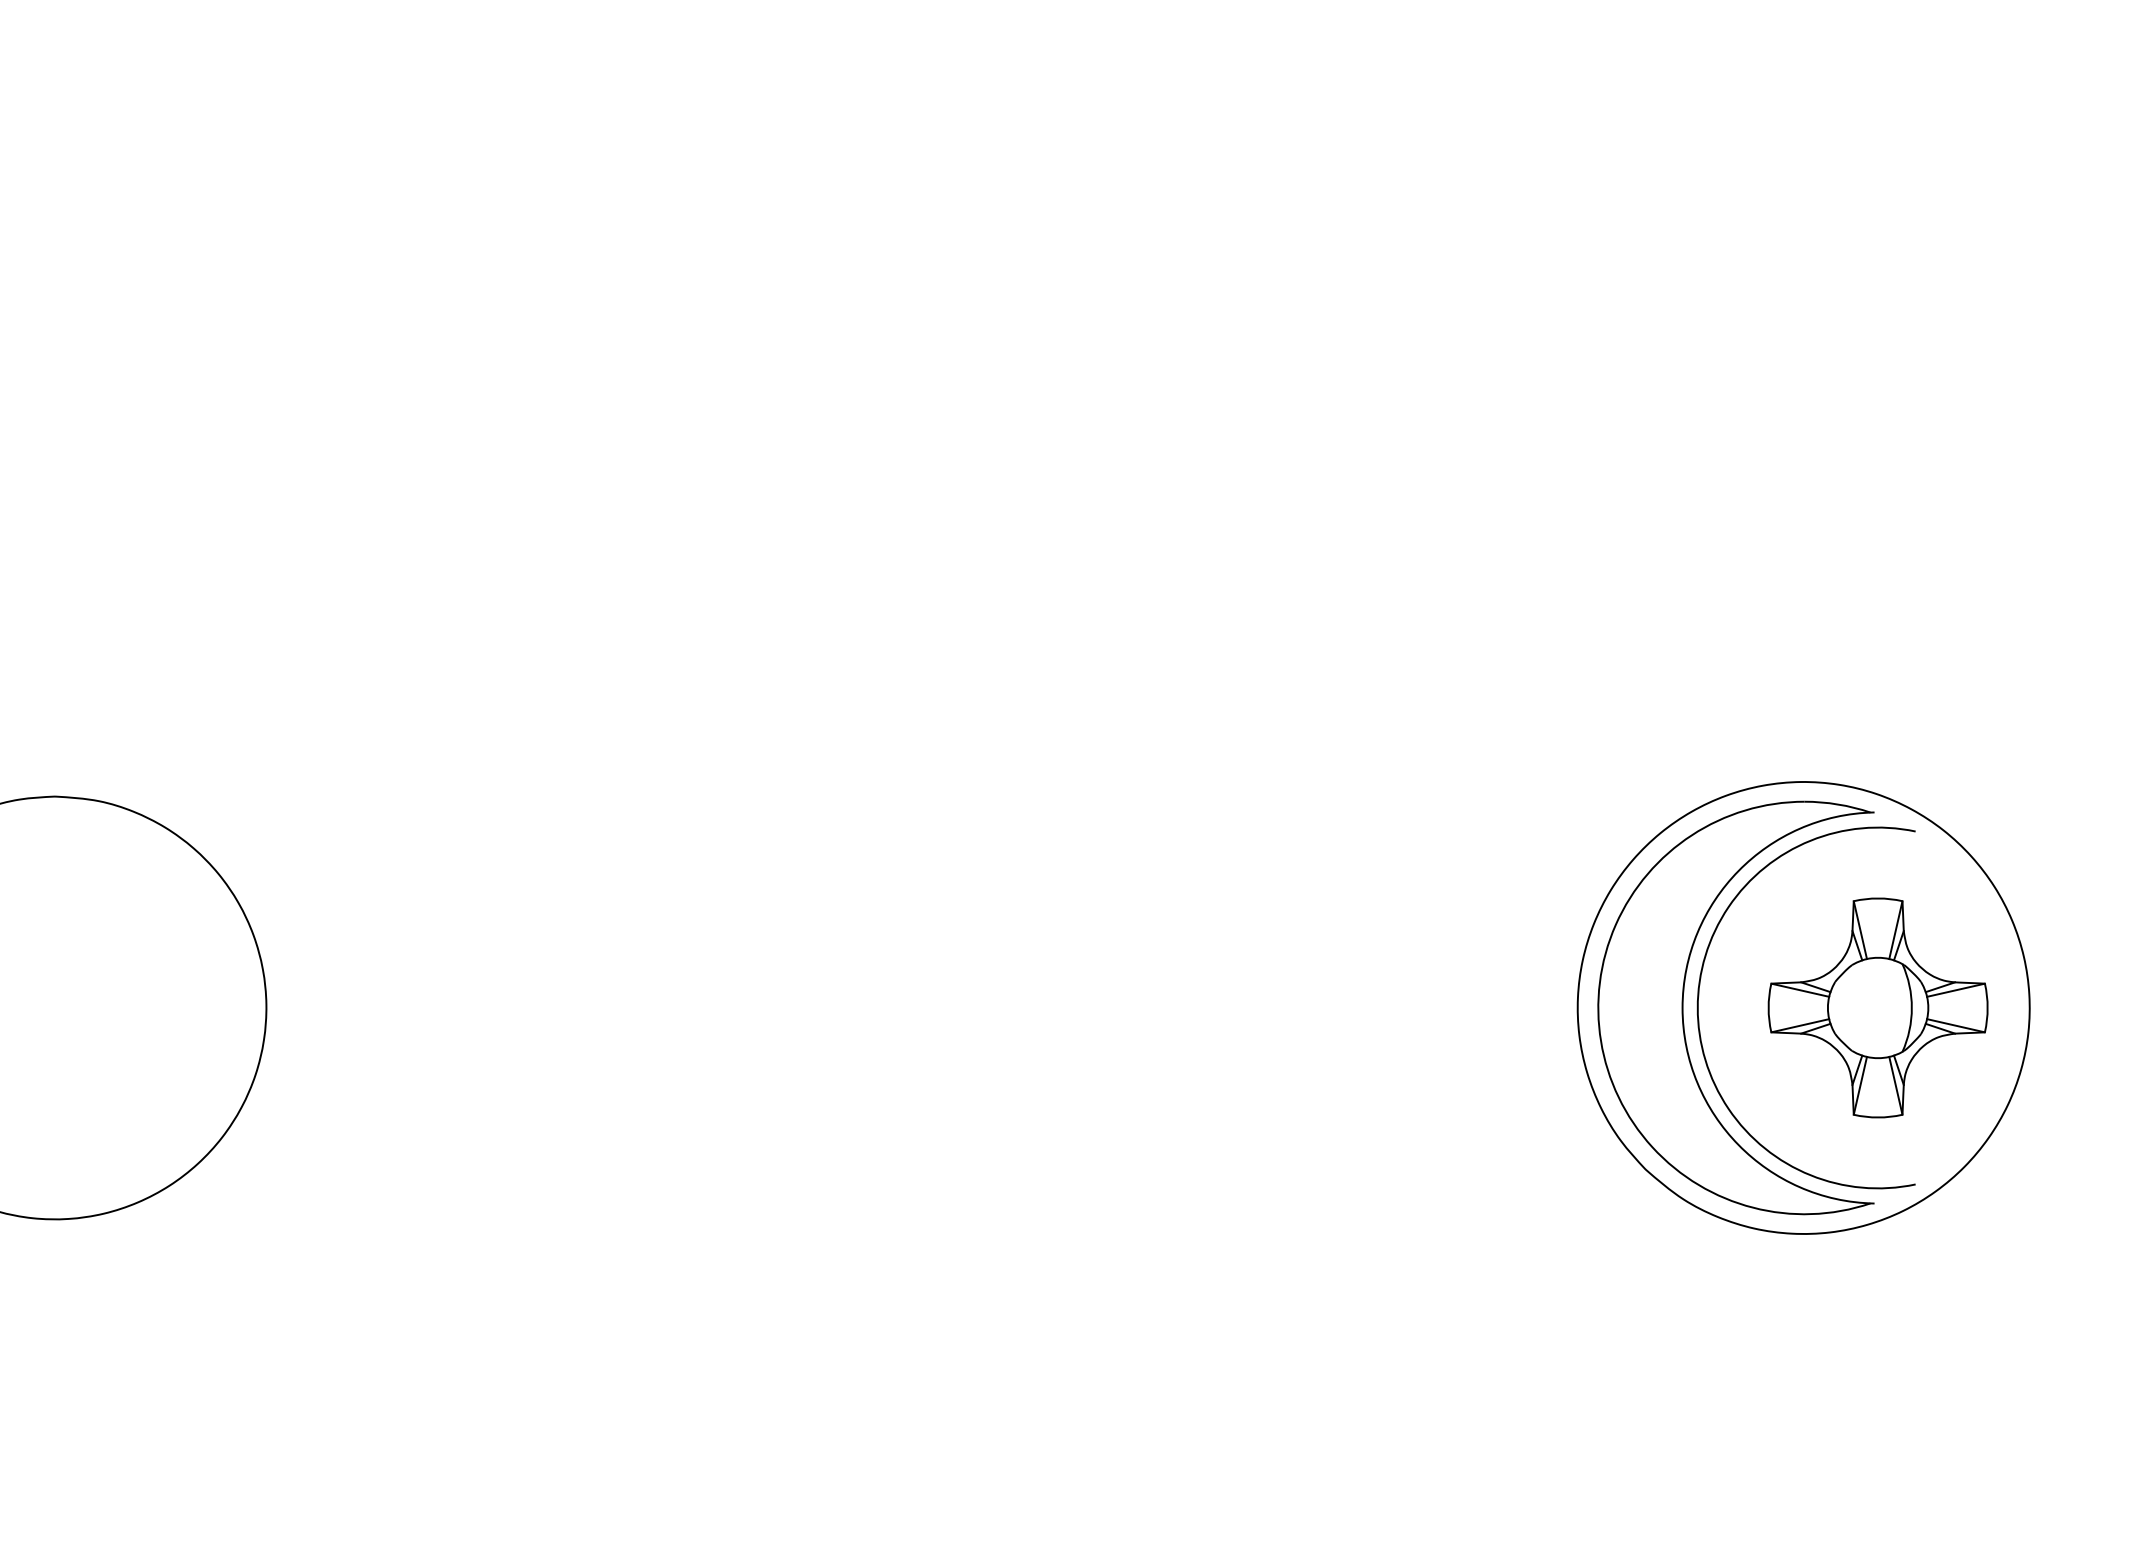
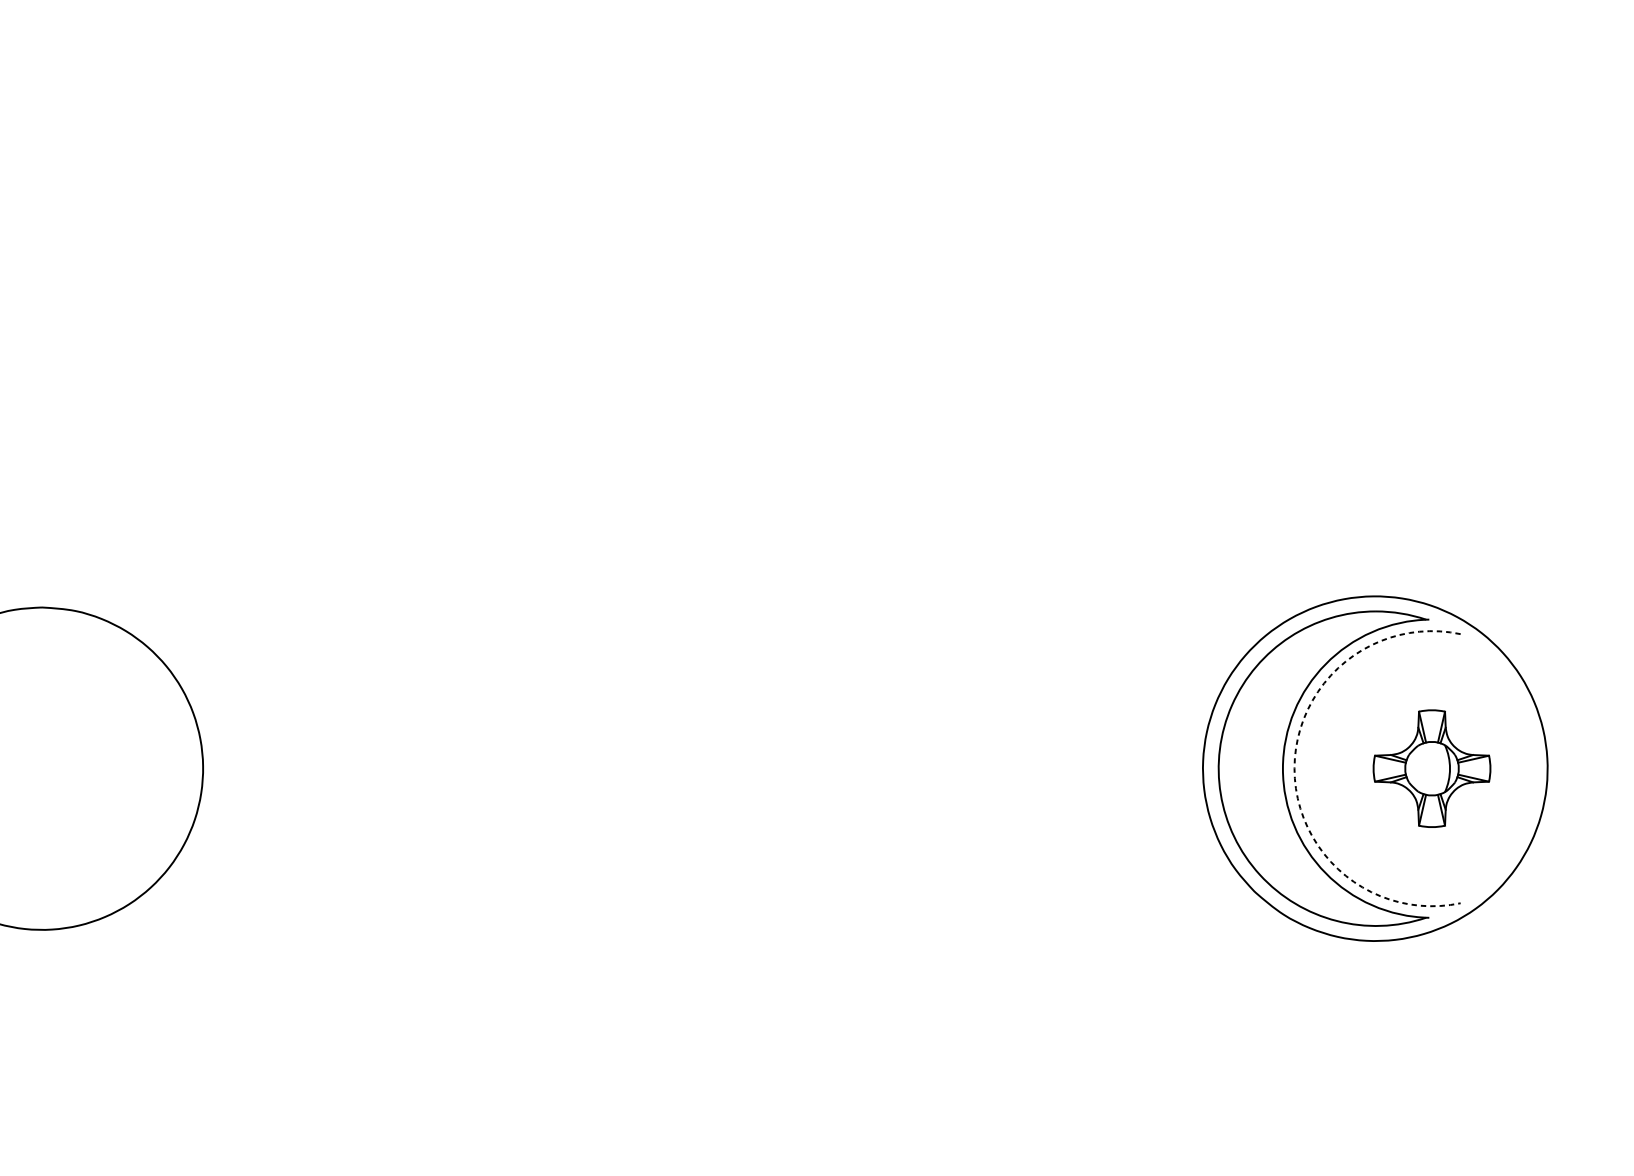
arc: (1697, 1007) -> (1294, 768), solid -> dashed
part: (1877, 1007) -> (1431, 768), size x0.7

